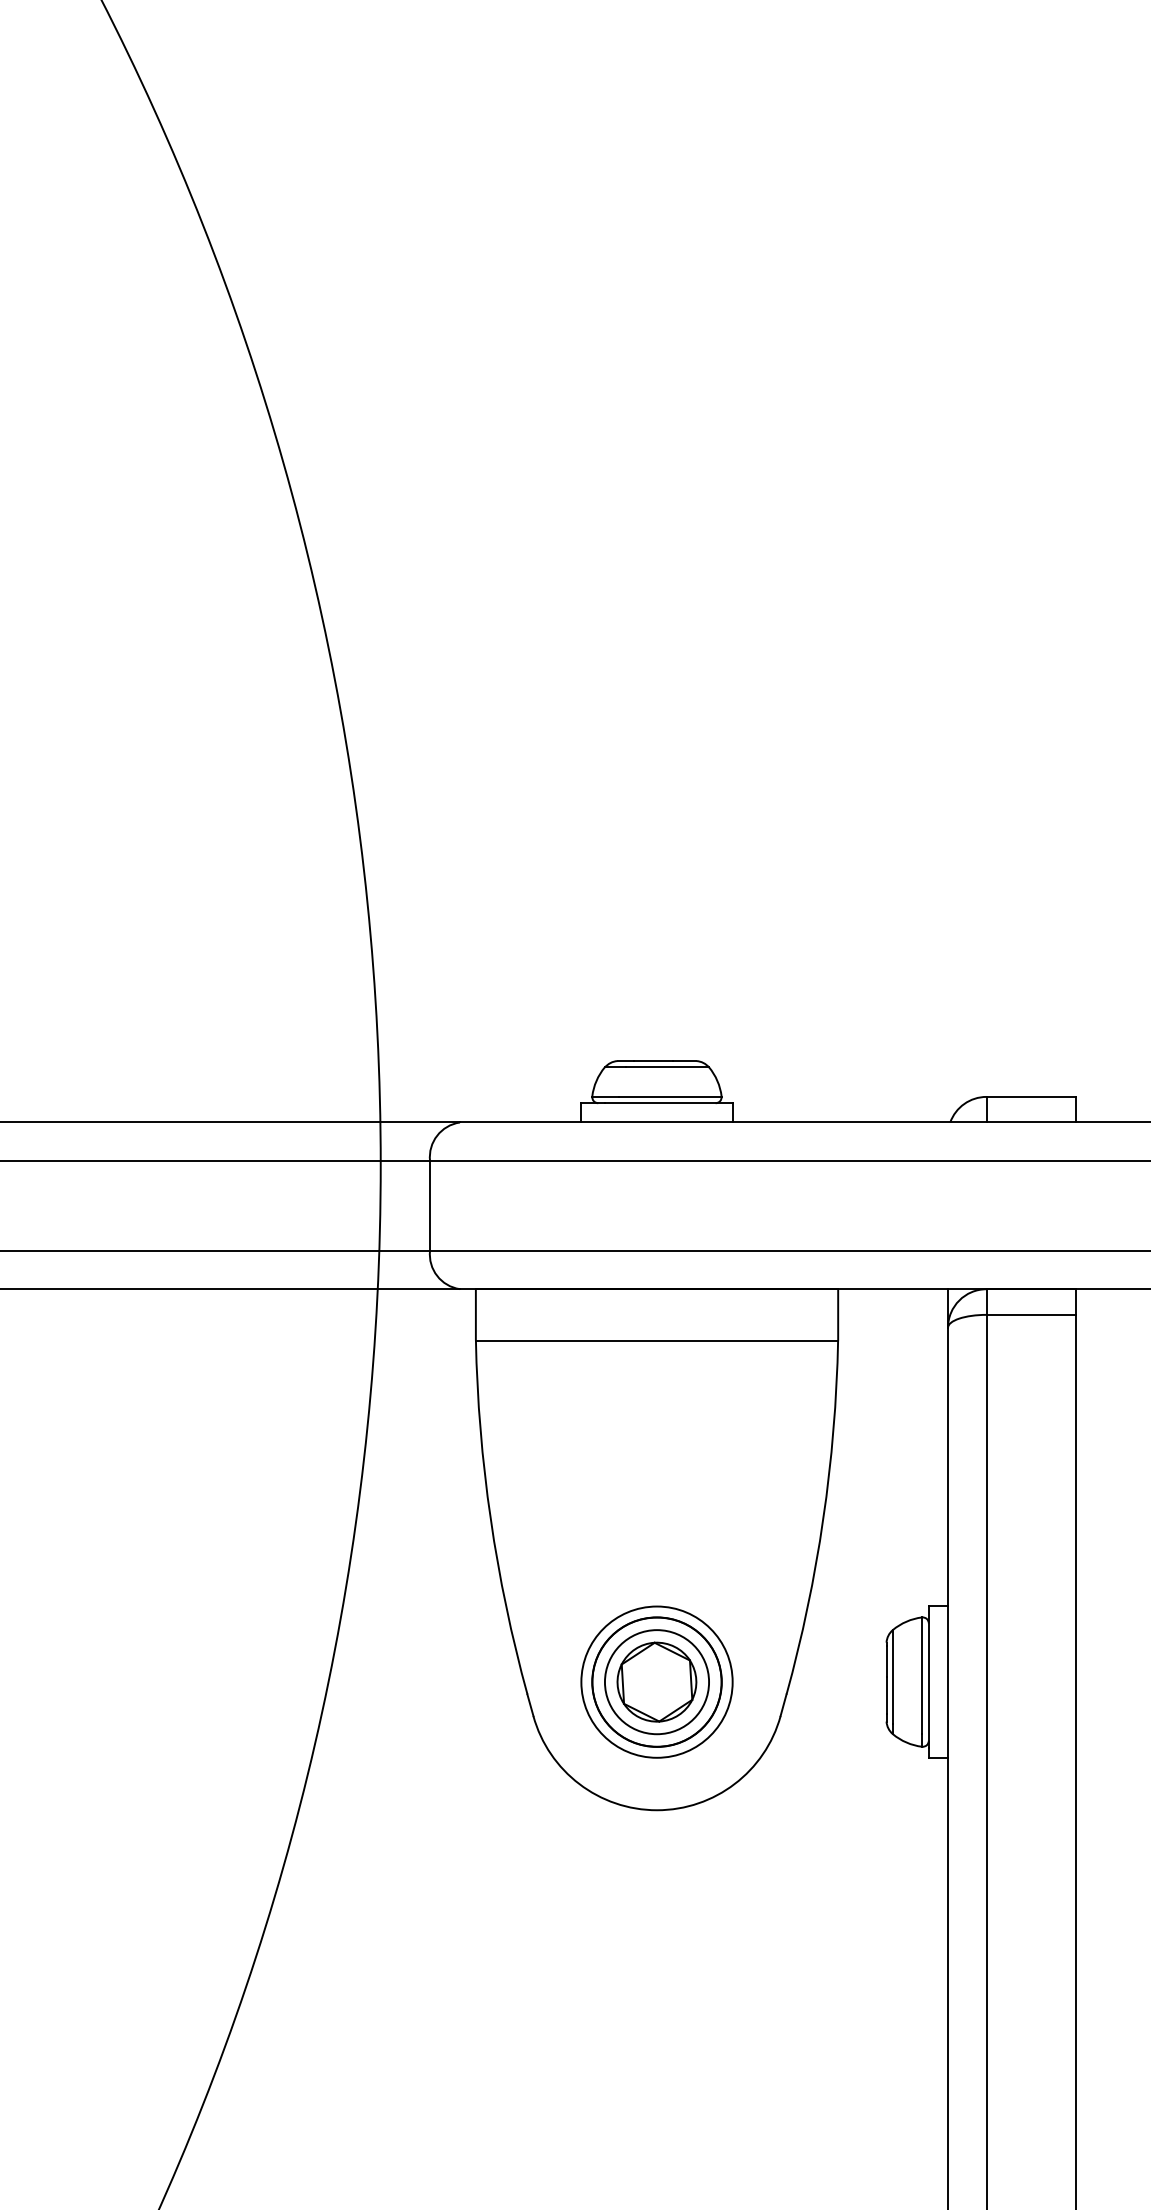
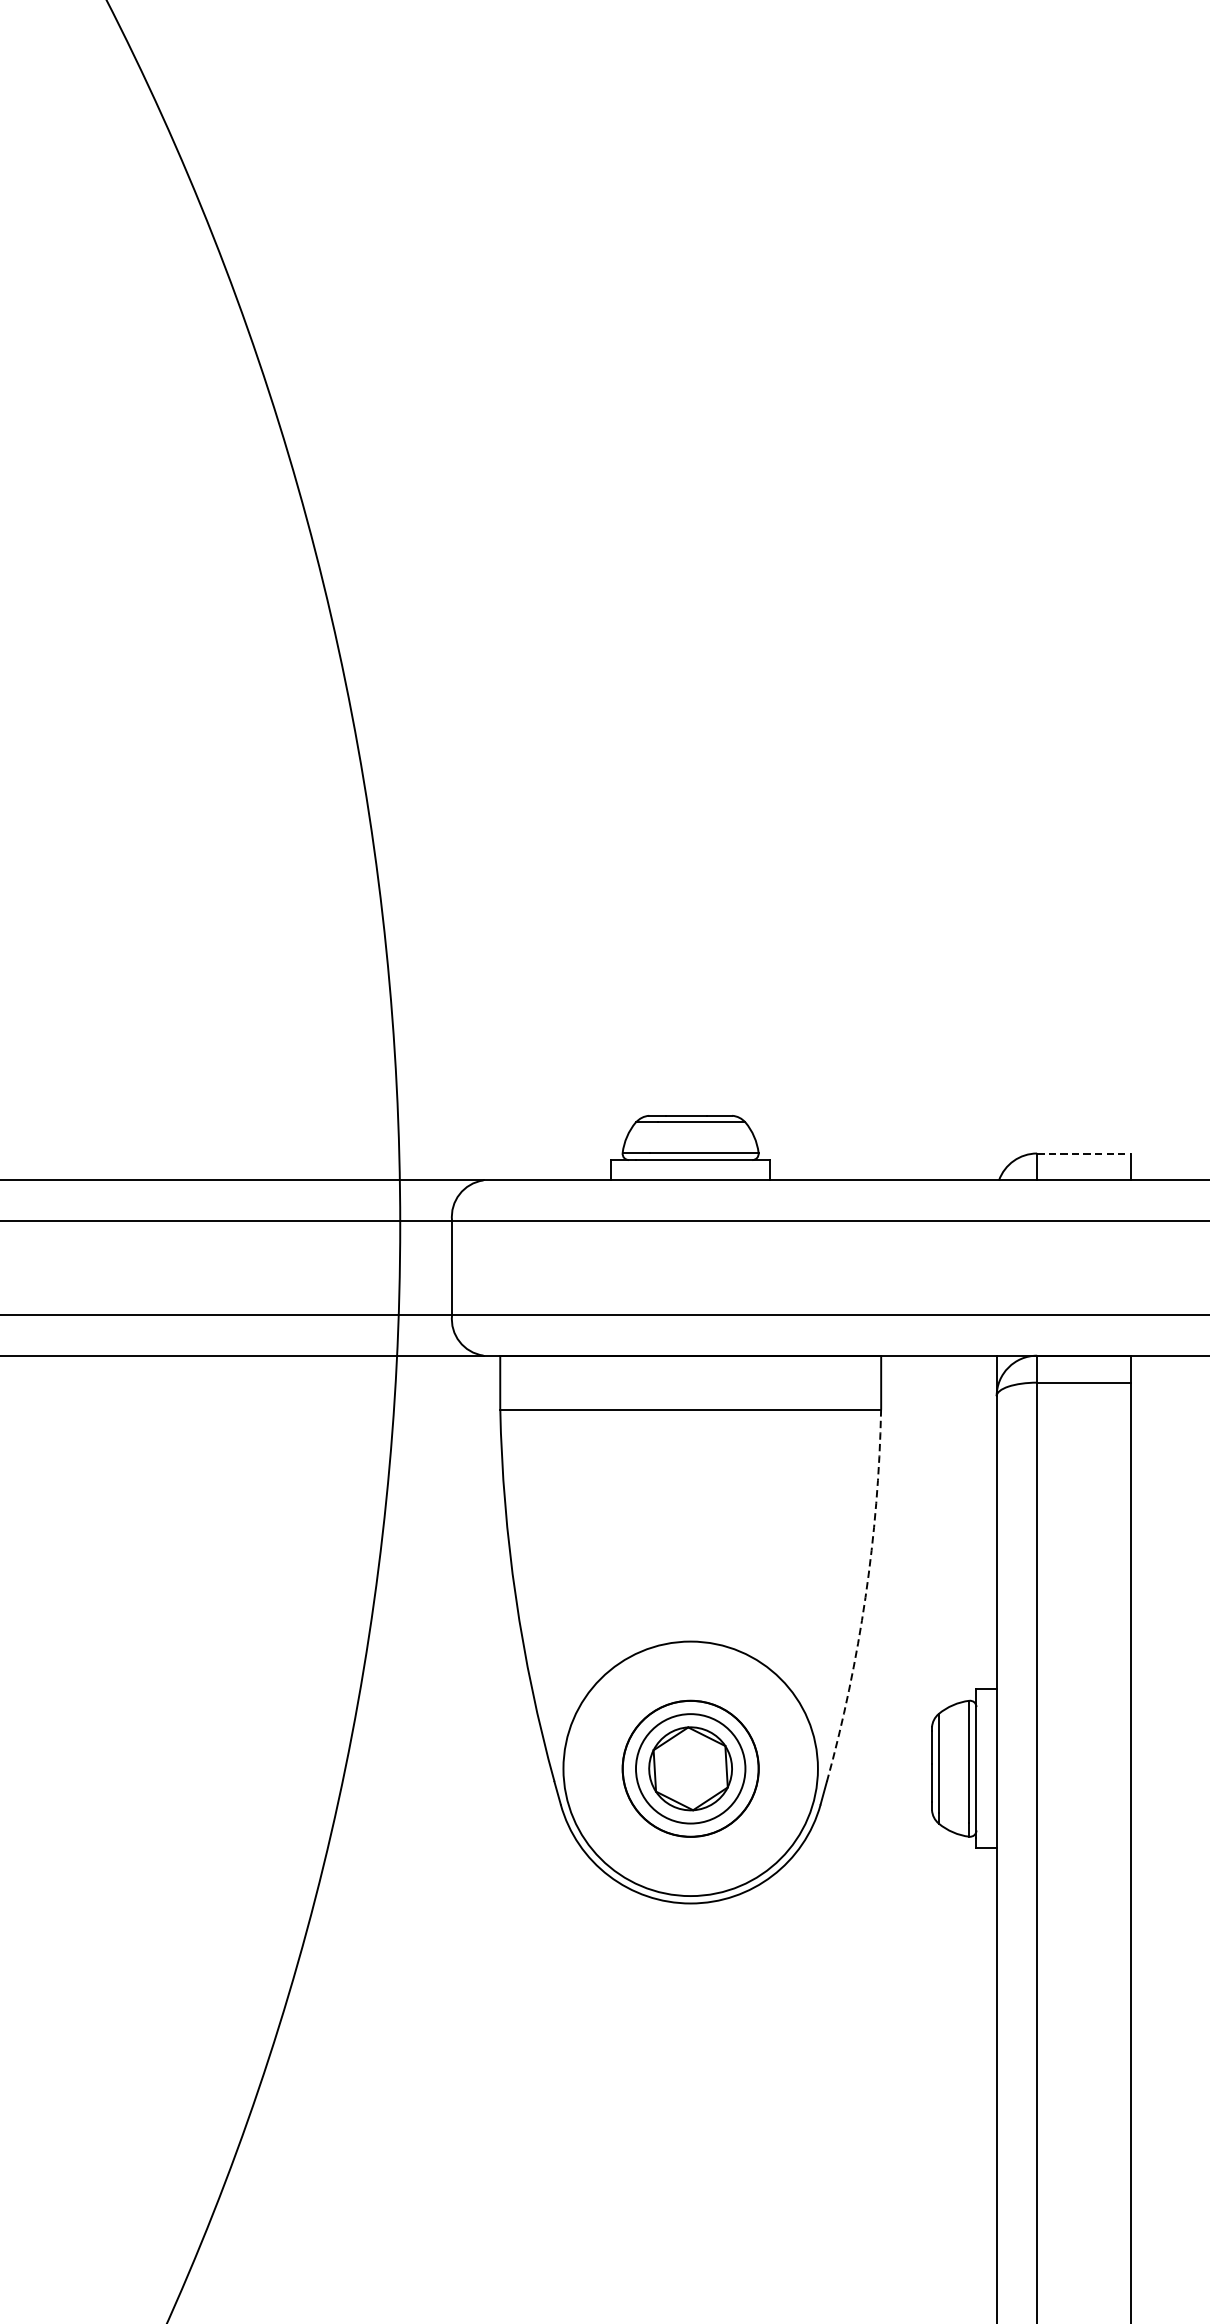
line: (1031, 1096) -> (1084, 1153), solid -> dashed
arc: (823, 1519) -> (865, 1597), solid -> dashed
circle: (656, 1681) -> (690, 1768), size x1.6

